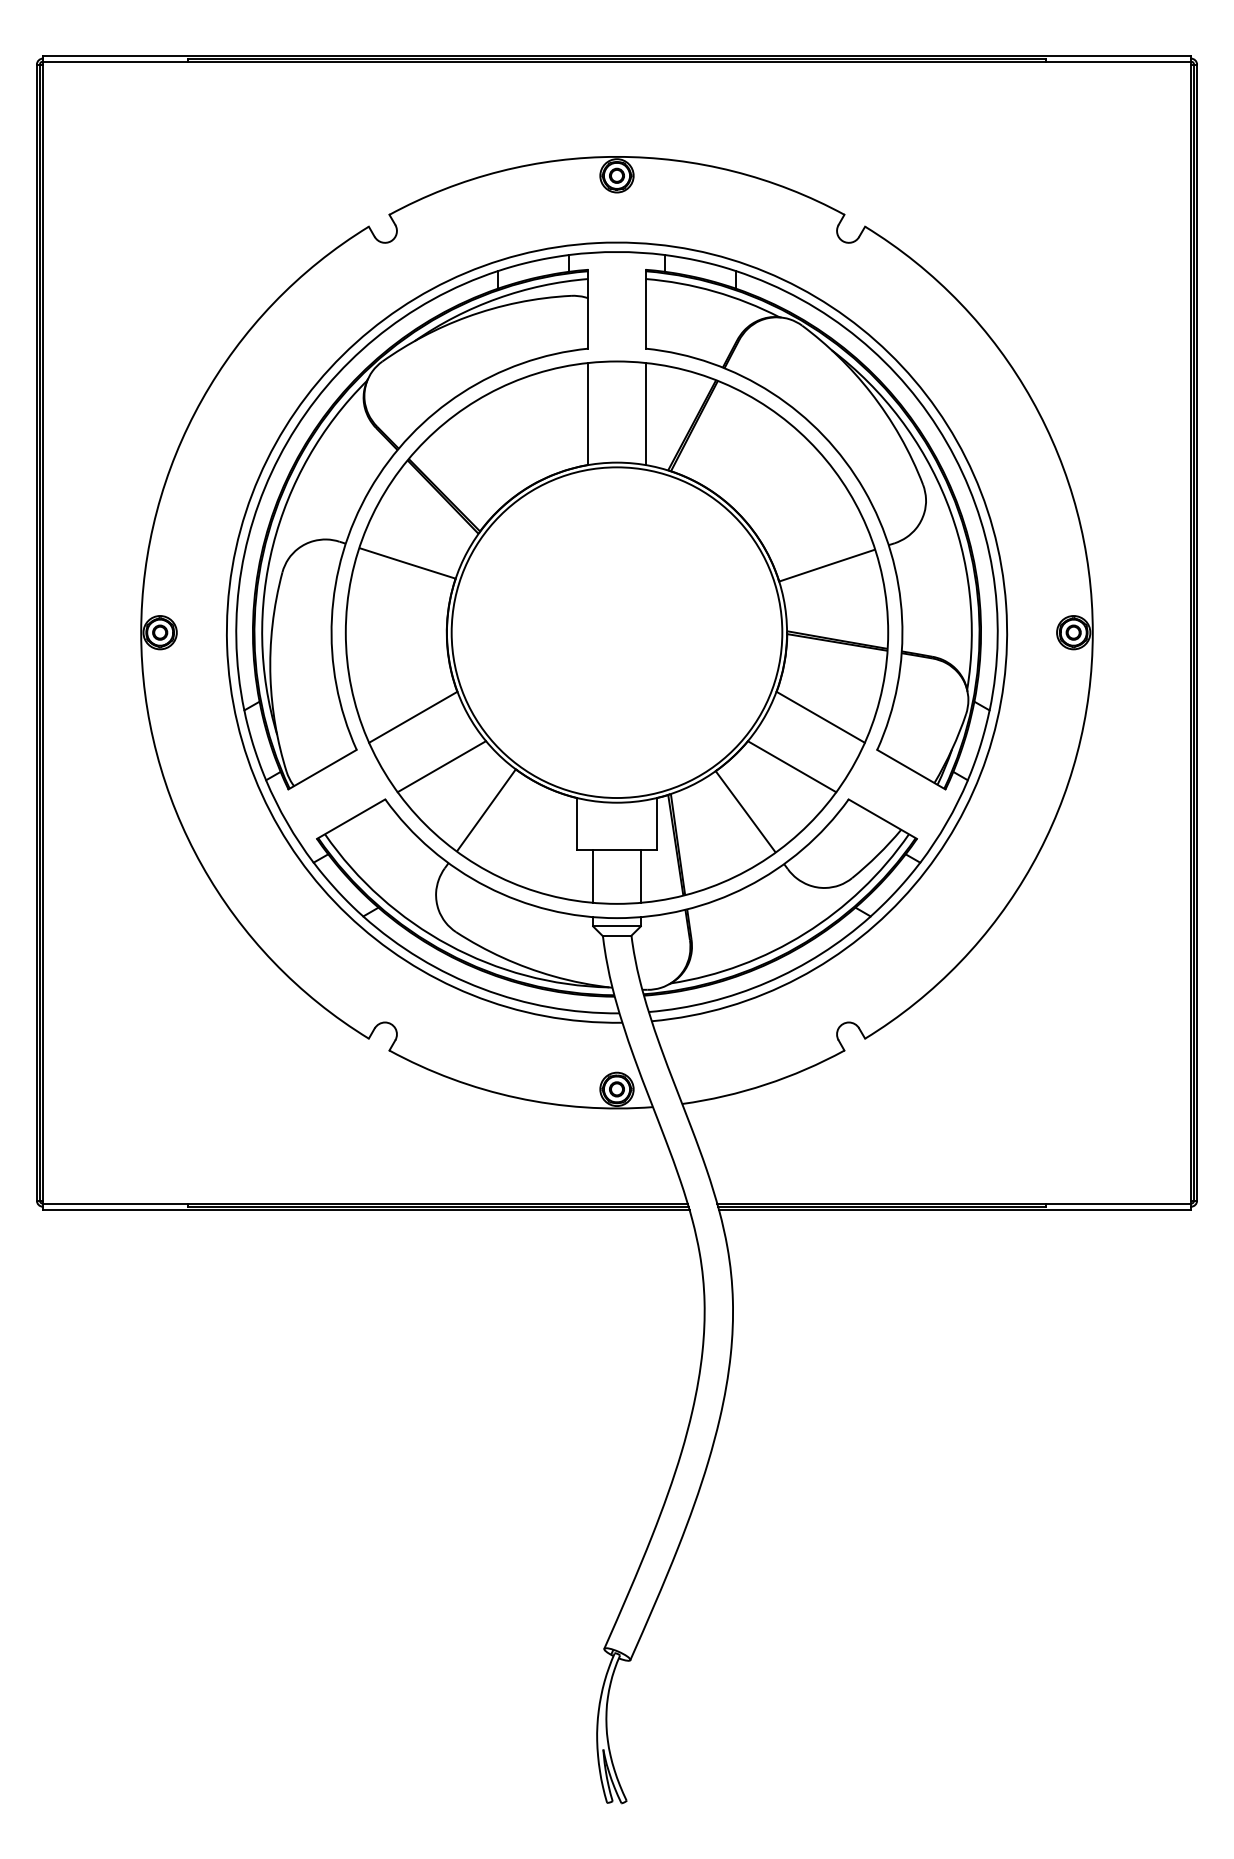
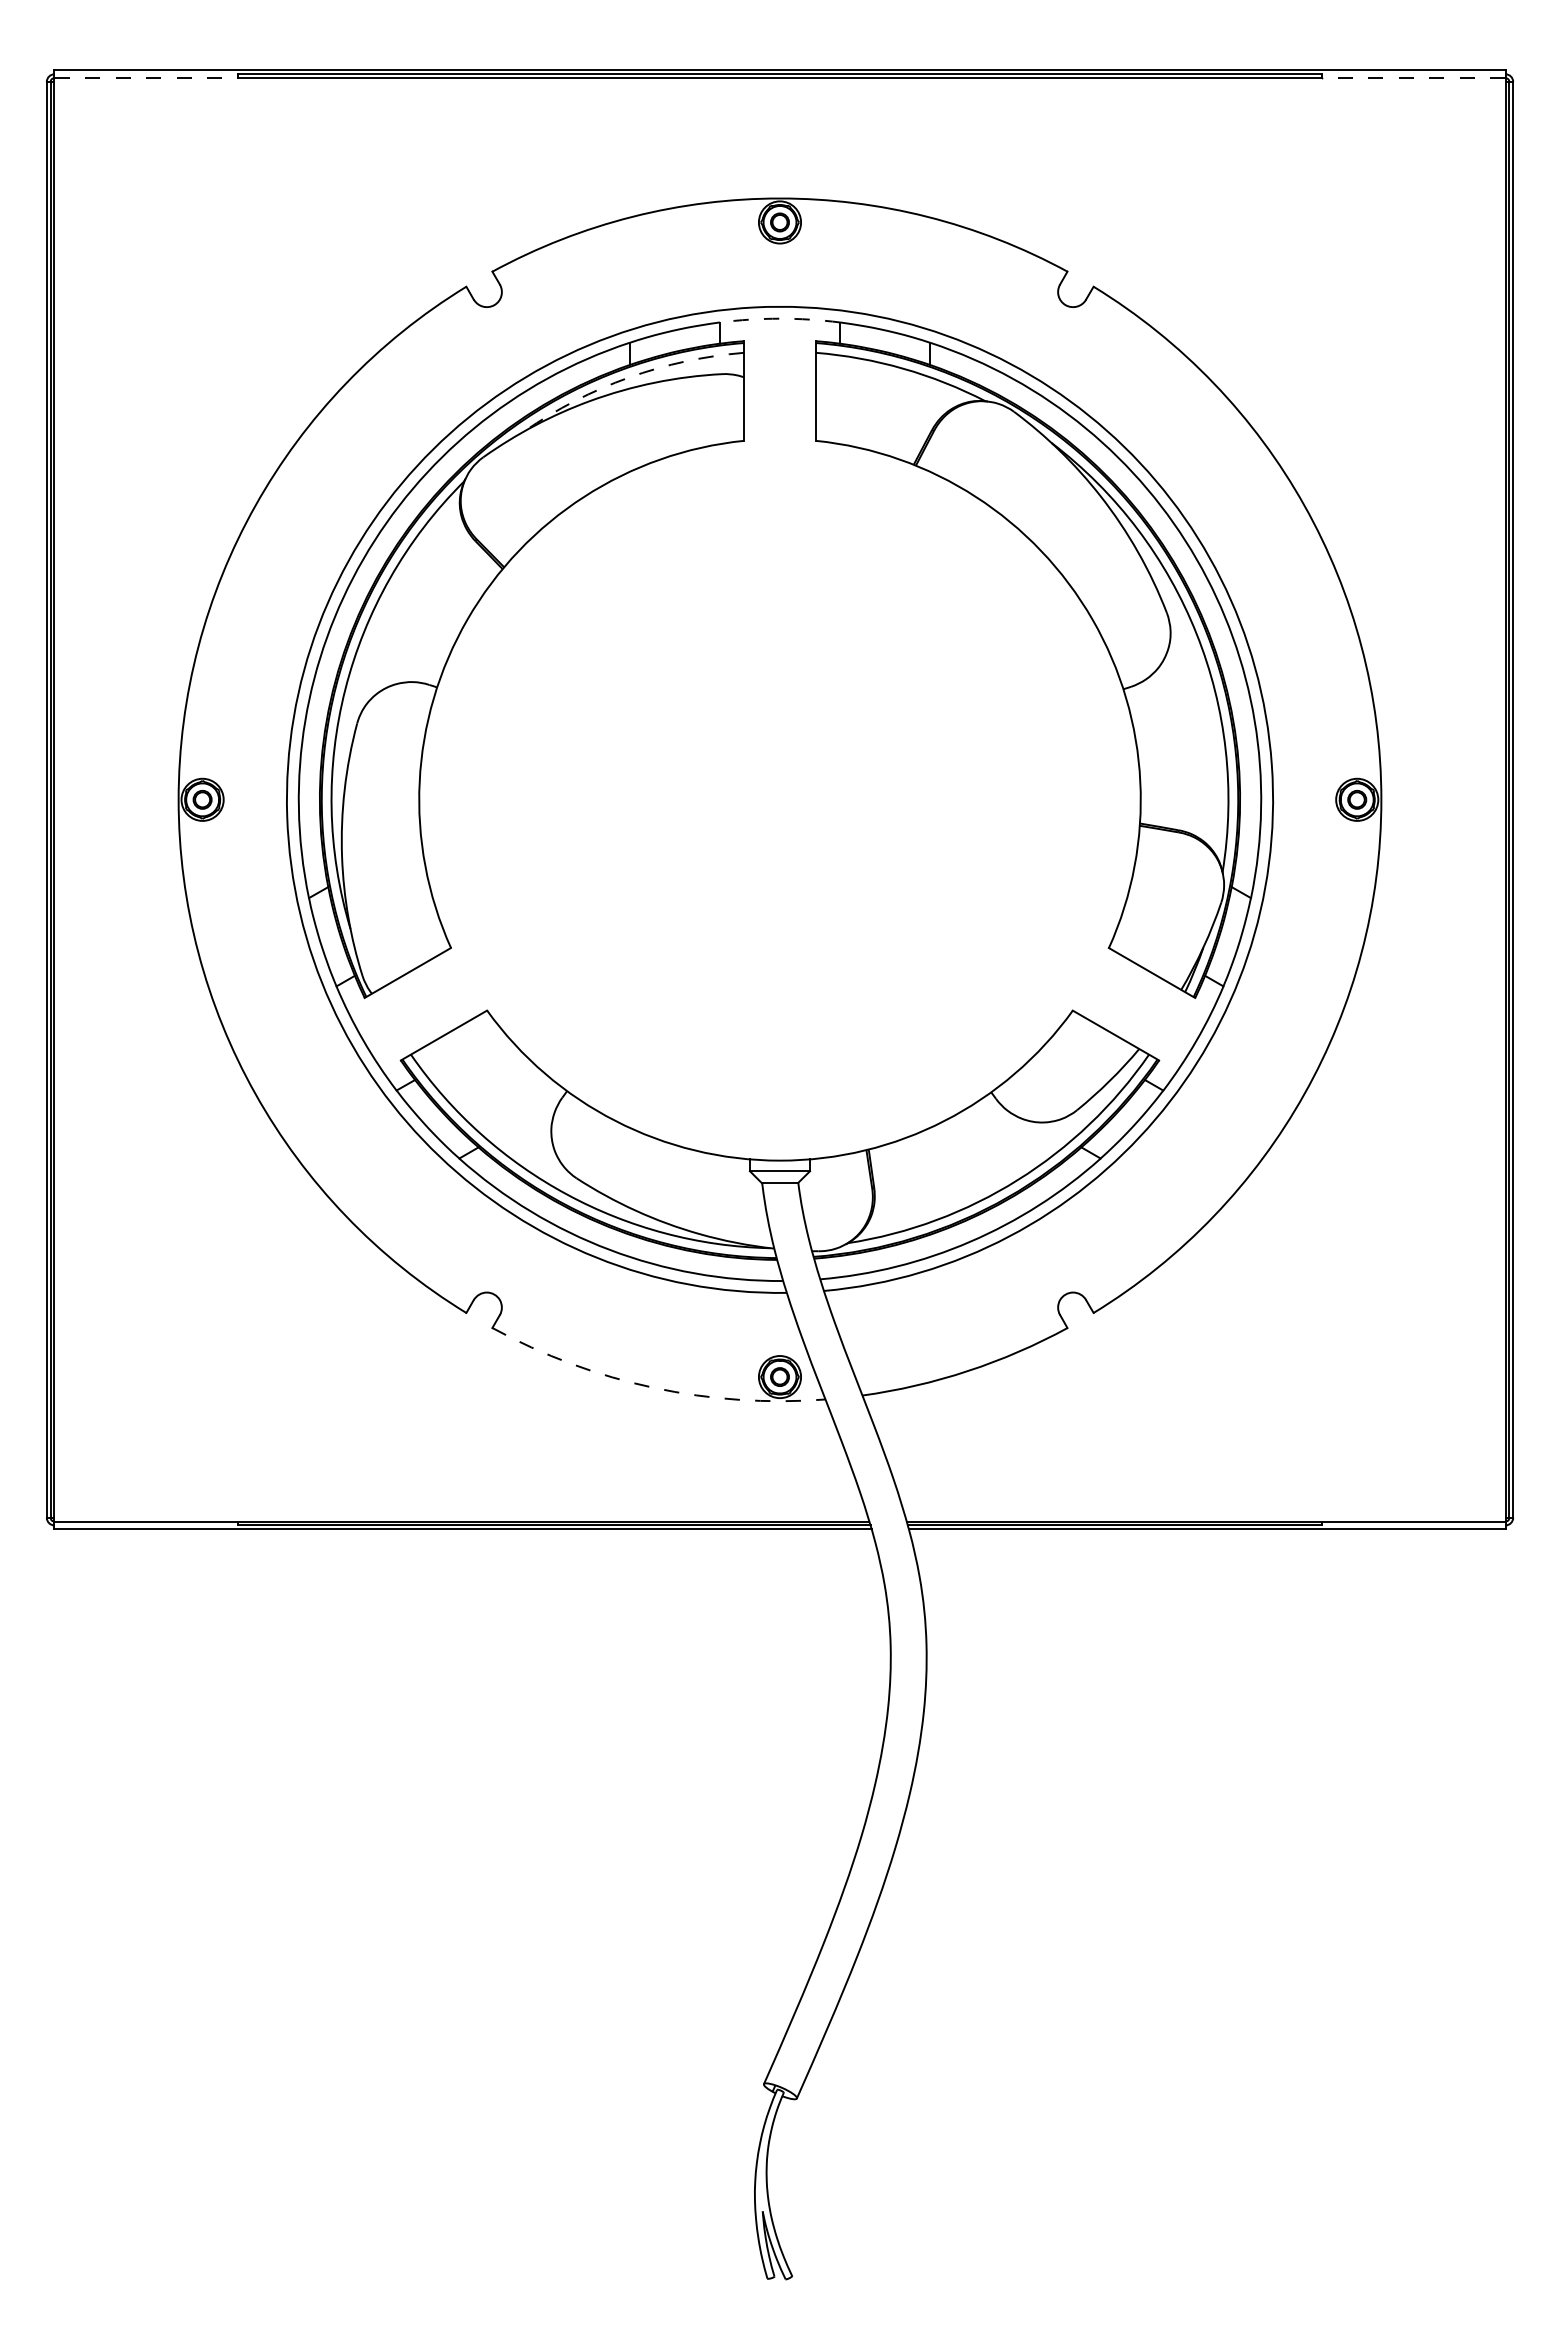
line: (115, 61) -> (146, 78), solid -> dashed
line: (1118, 61) -> (1413, 78), solid -> dashed
arc: (617, 251) -> (780, 318), solid -> dashed
arc: (497, 298) -> (628, 377), solid -> dashed
part: (616, 632) -> (779, 799), removed
arc: (516, 1097) -> (653, 1387), solid -> dashed

